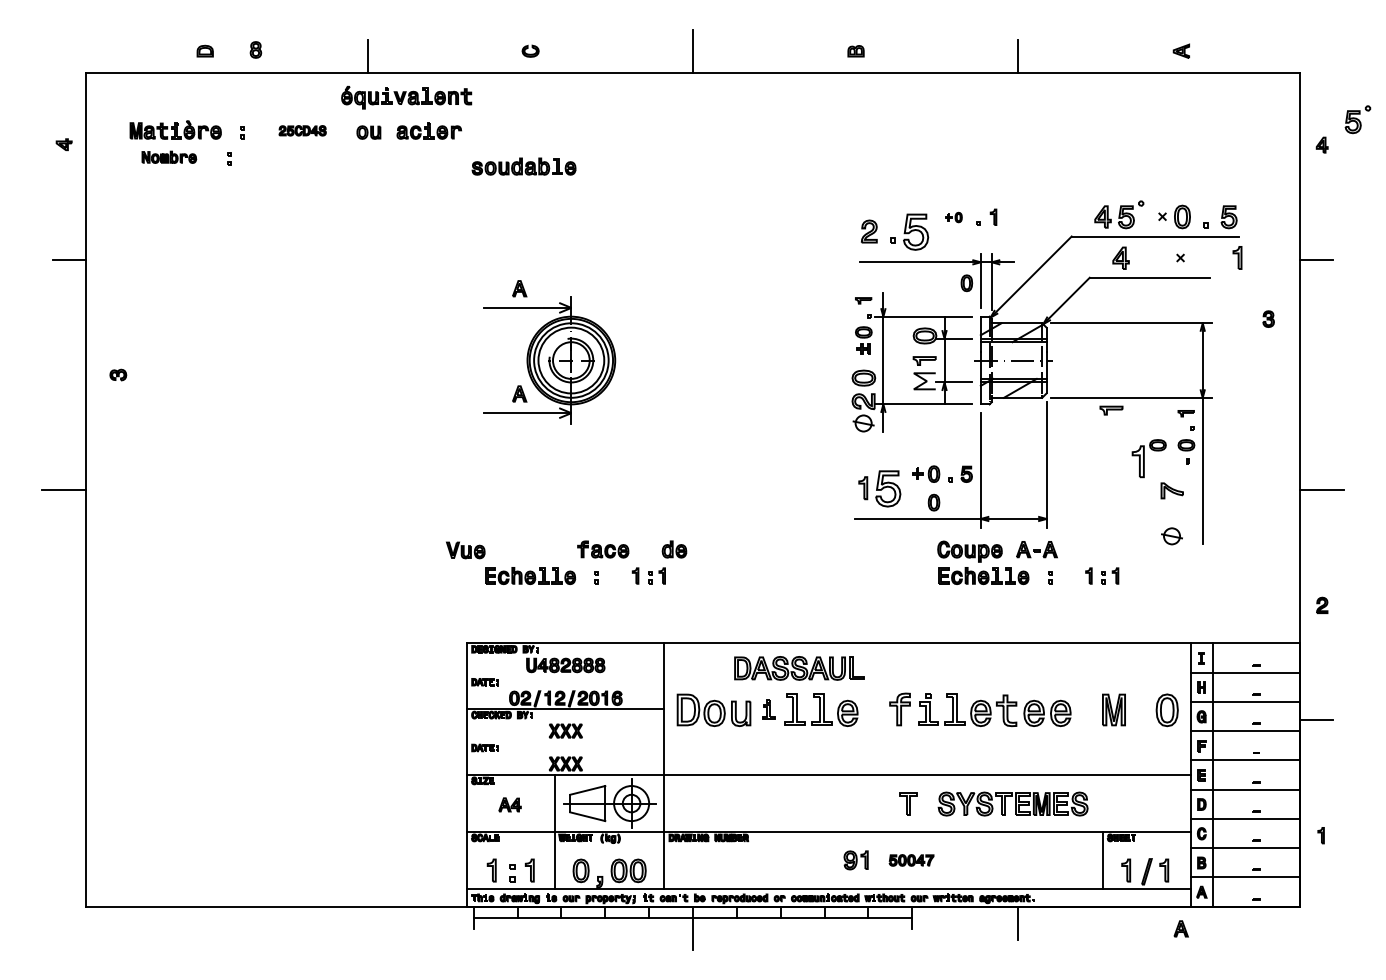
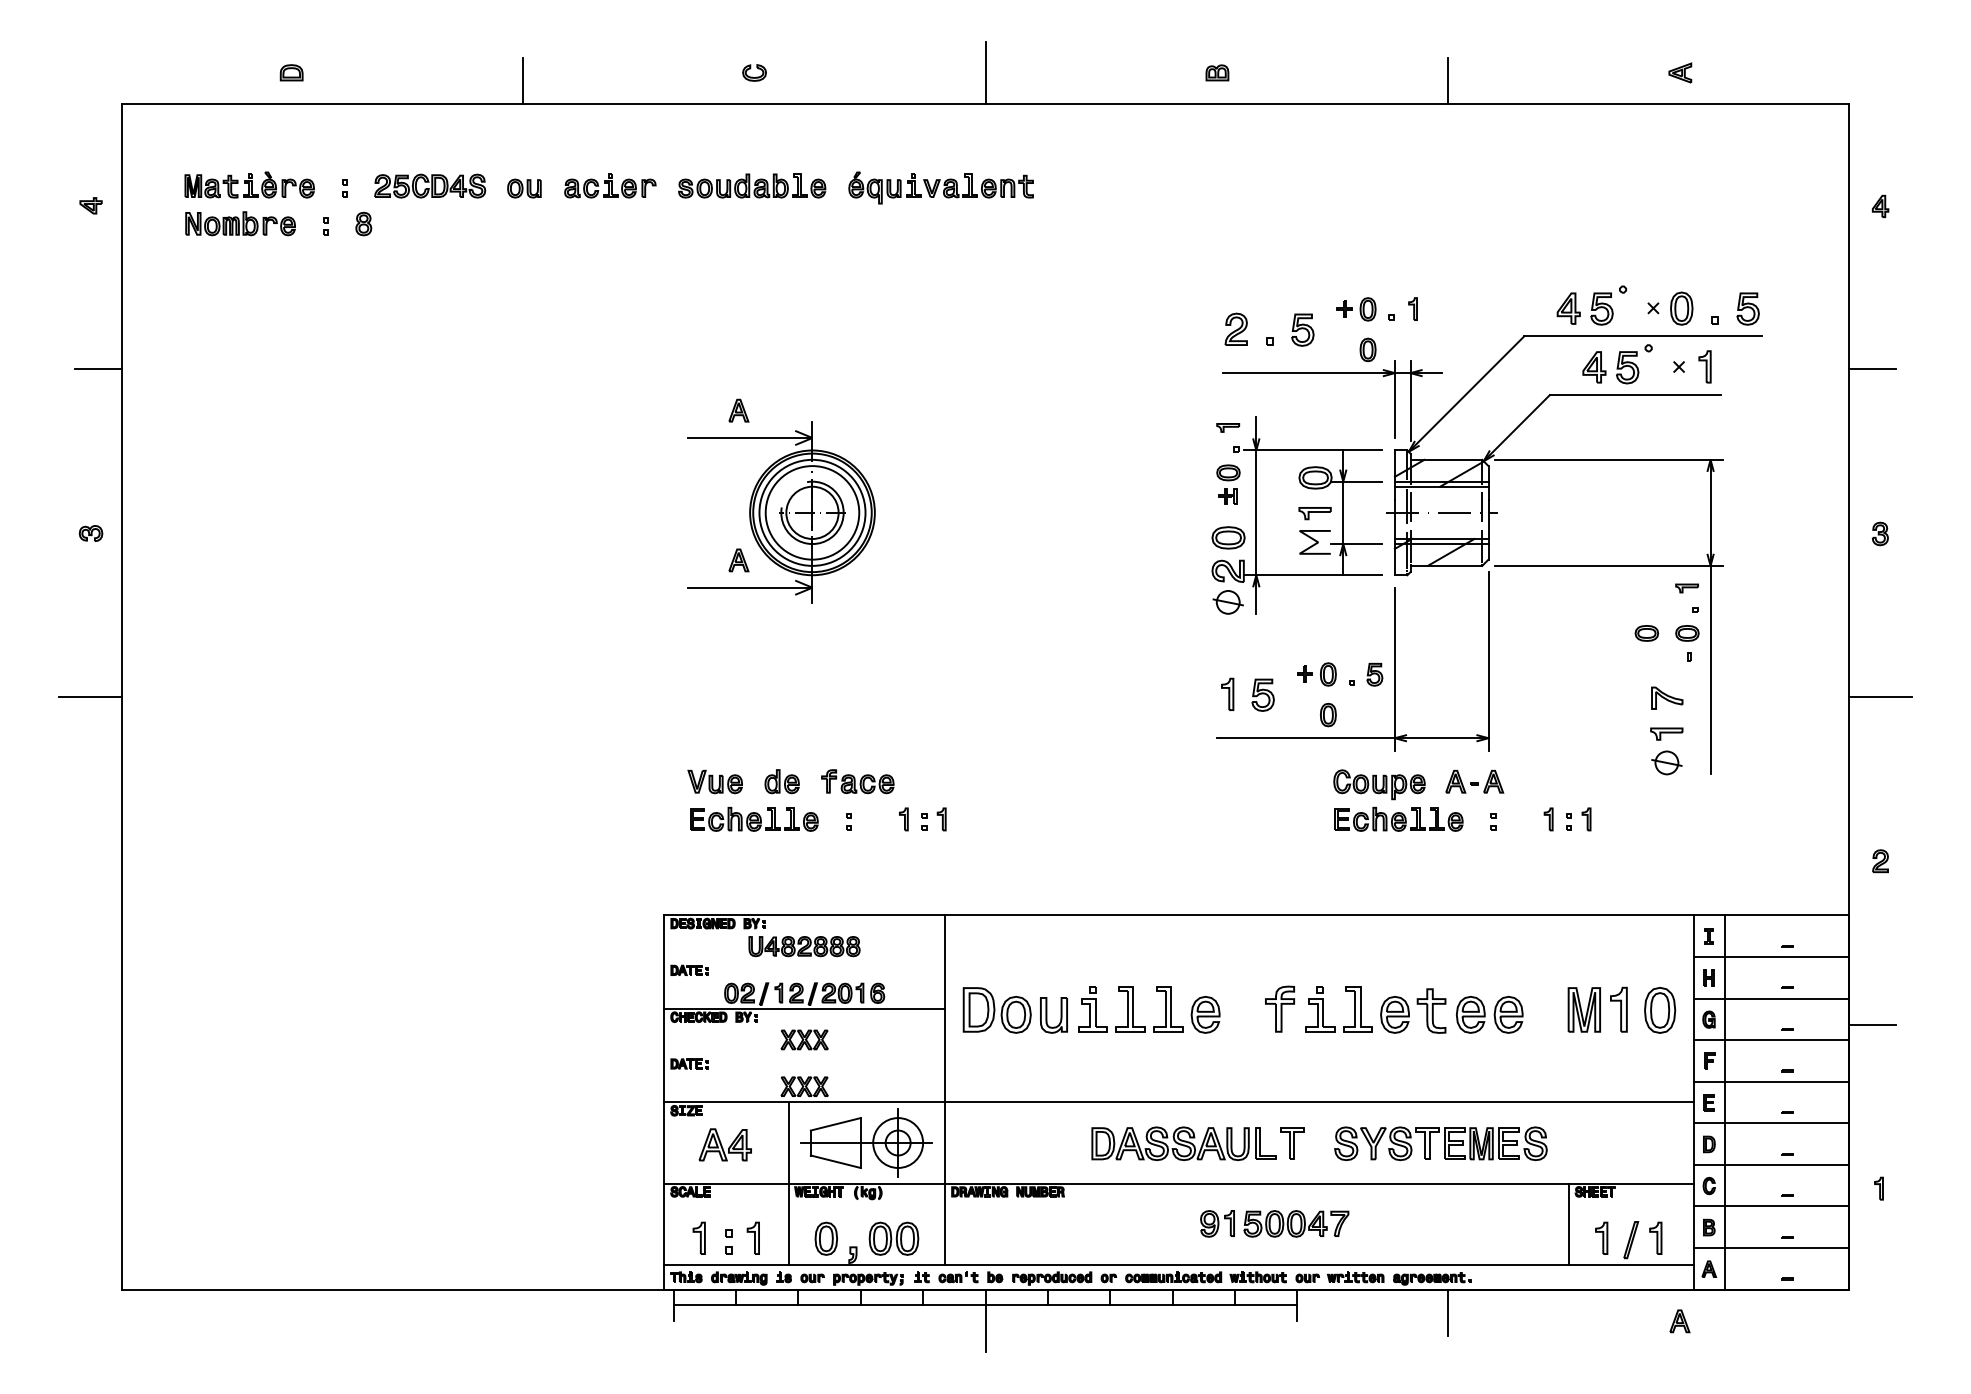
part: (255, 49) -> (363, 223), moved
part: (406, 97) -> (940, 187), moved
part: (1358, 119) -> (1634, 364), moved
part: (302, 130) -> (430, 185), size x1.67
part: (169, 157) -> (240, 223), size x1.43
part: (524, 166) -> (752, 185), moved
part: (953, 217) -> (1356, 309), size x1.67
part: (915, 231) -> (1302, 329), size x0.62
part: (1237, 257) -> (1704, 366), moved
part: (966, 282) -> (1367, 349), moved
part: (1268, 318) -> (1879, 533), moved
part: (117, 375) -> (90, 533), moved
part: (1111, 410) -> (1666, 733), moved
part: (1137, 461) -> (1618, 1009), moved
part: (887, 488) -> (1262, 694), size x0.62
part: (674, 549) -> (781, 781), moved
part: (465, 550) -> (714, 781), moved
part: (799, 668) -> (1183, 1143), moved
part: (768, 709) -> (1092, 1009), size x1.67
part: (509, 804) -> (724, 1144), size x1.67
part: (911, 860) -> (1296, 1223), size x1.67

